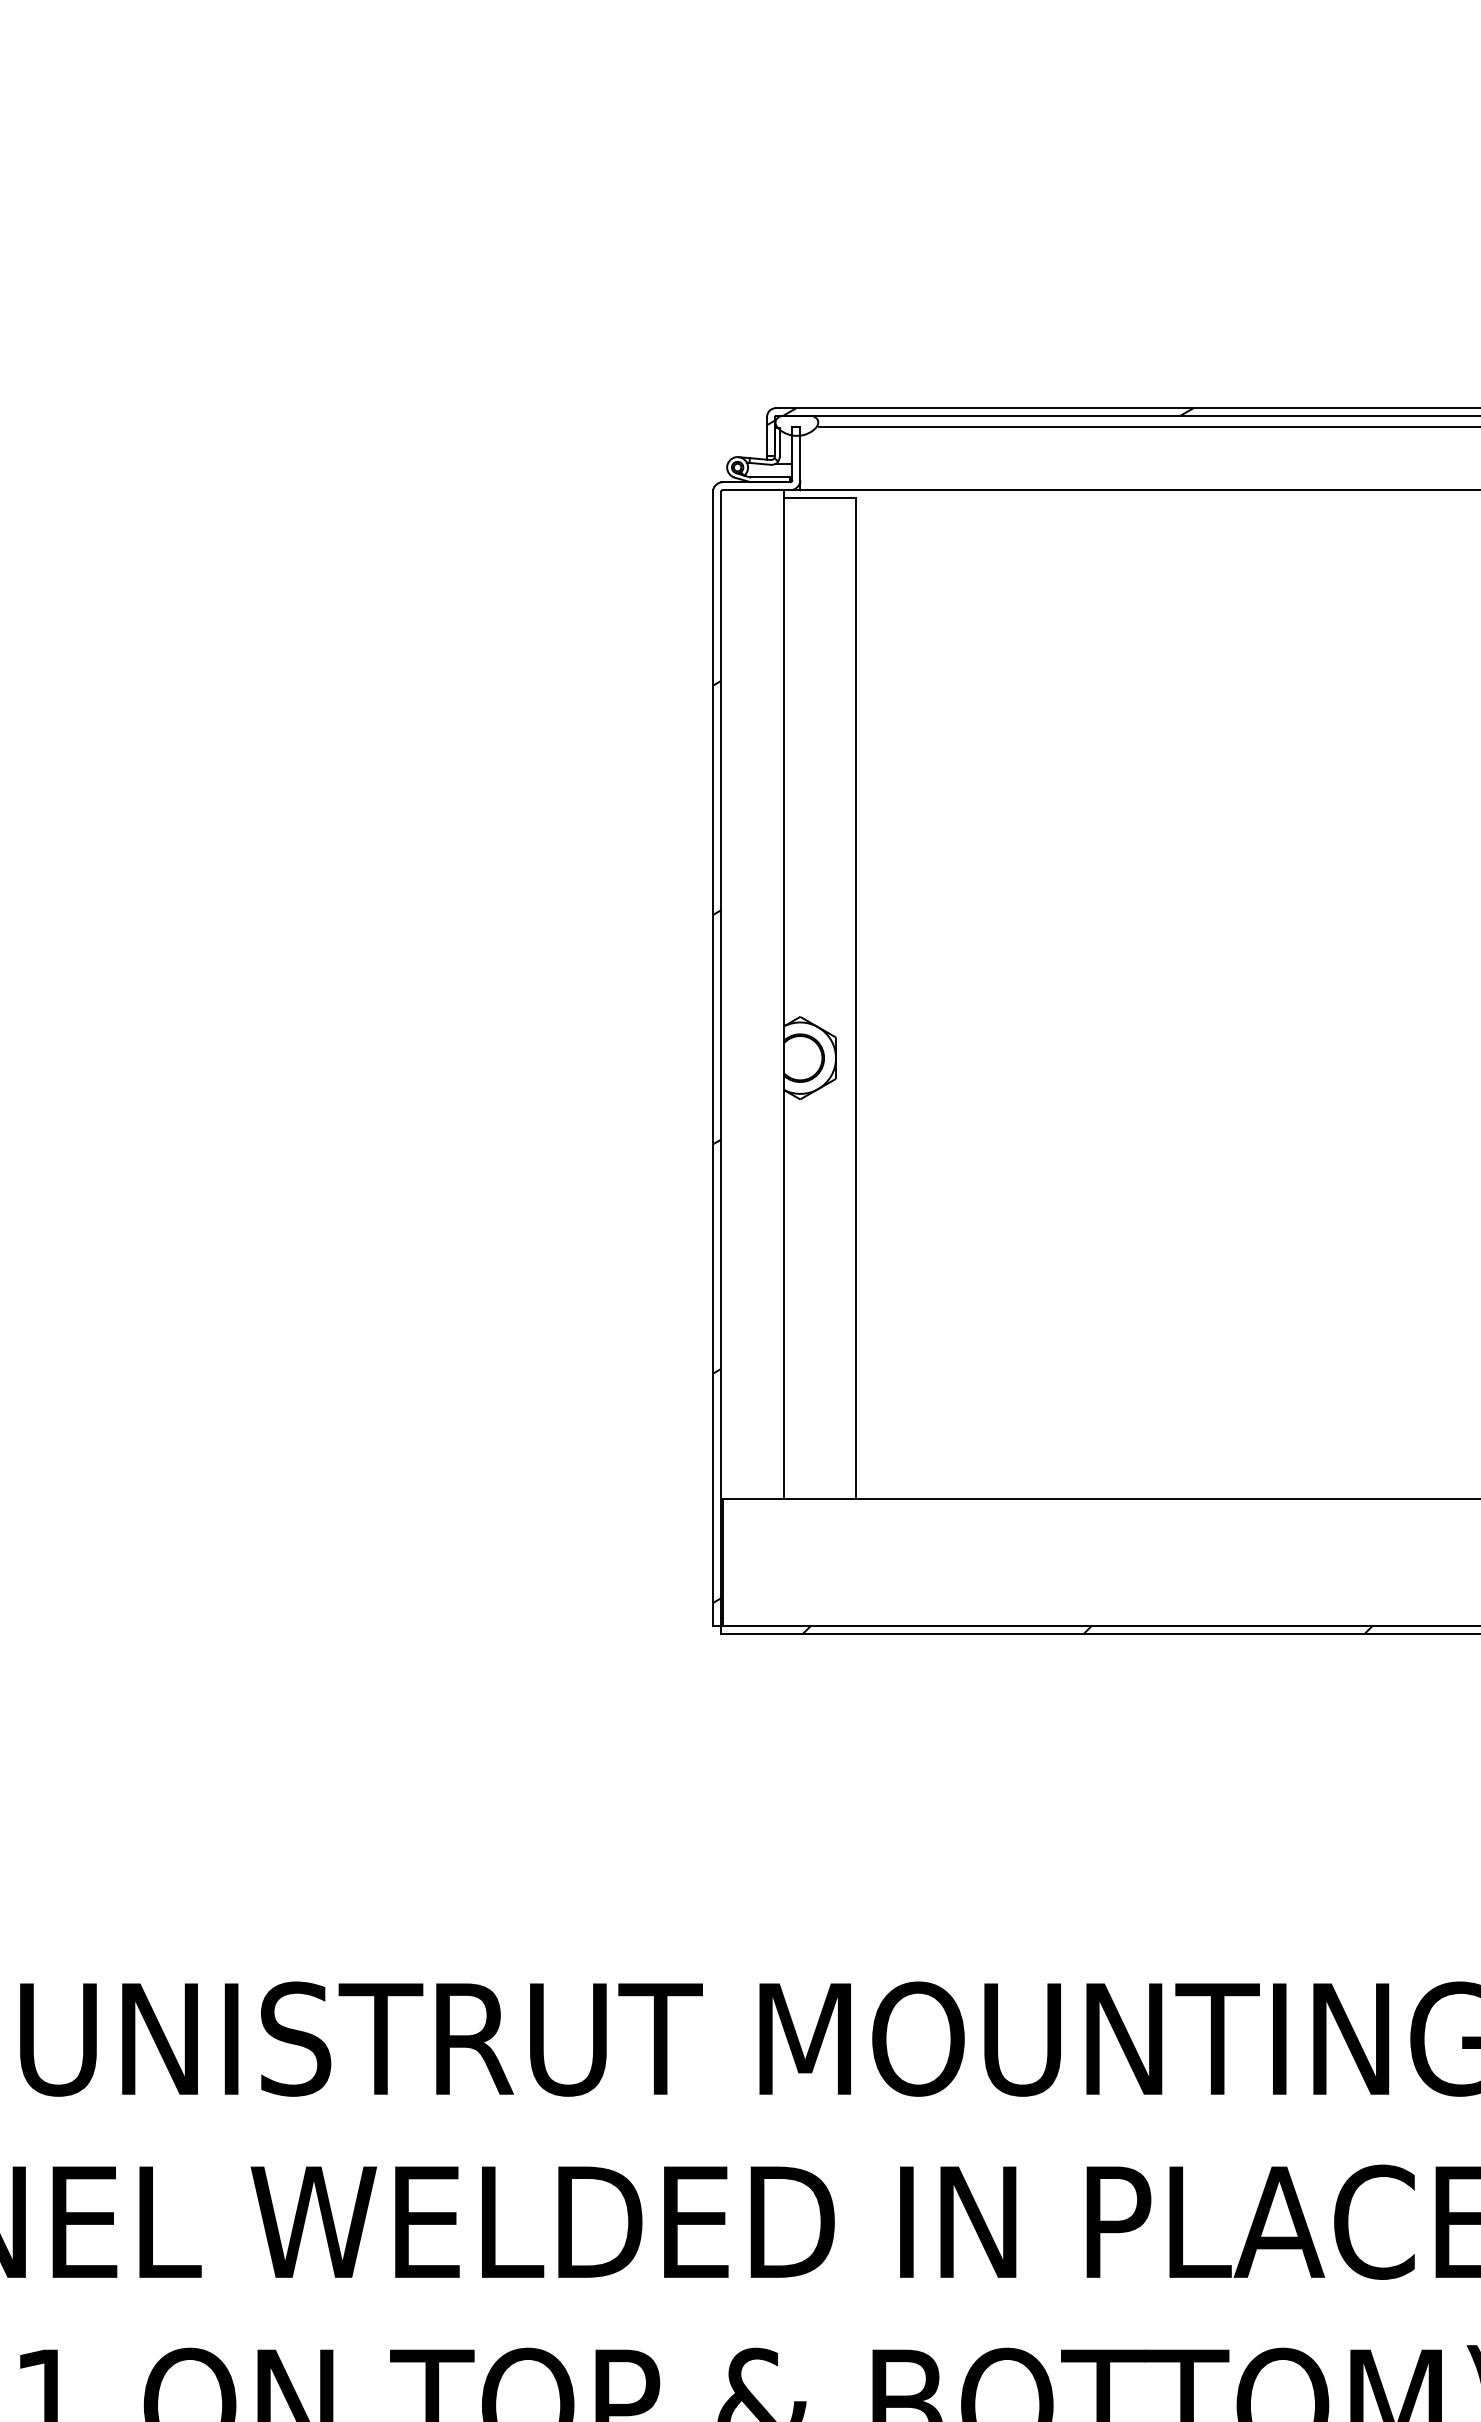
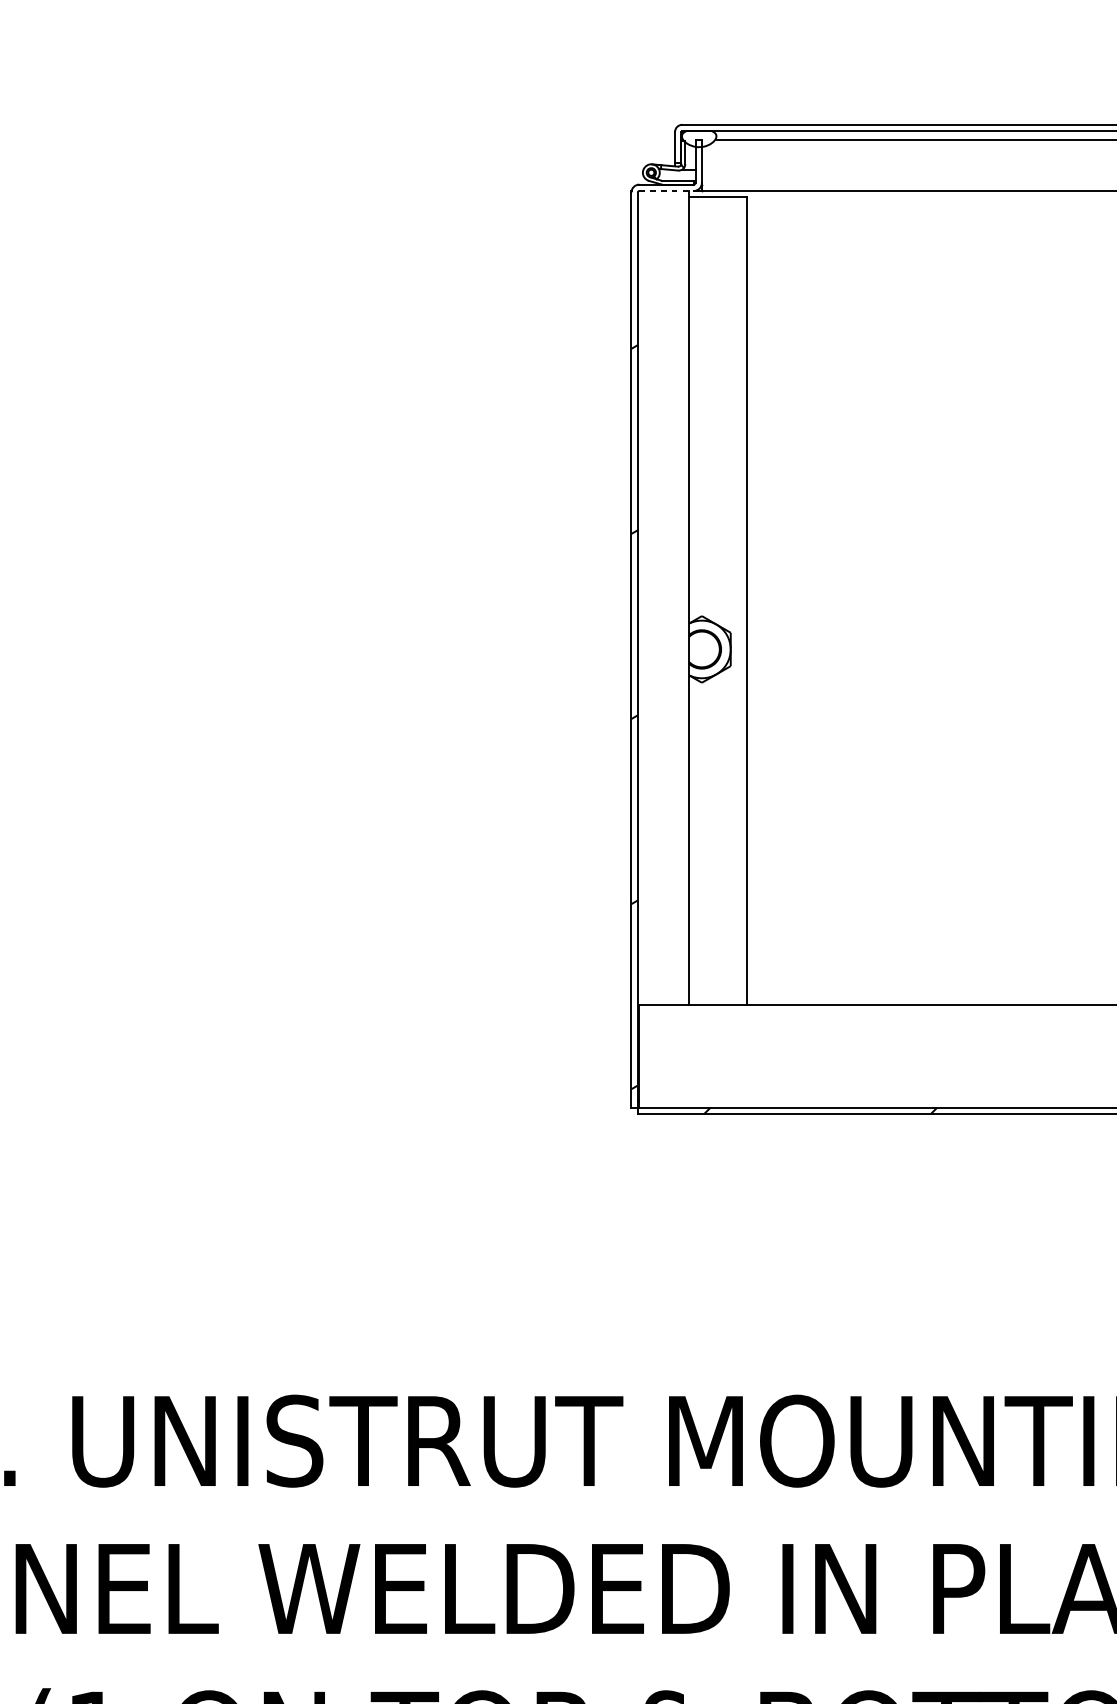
hatch: (979, 416) -> (846, 131), removed
line: (756, 490) -> (666, 191), solid -> dashed

